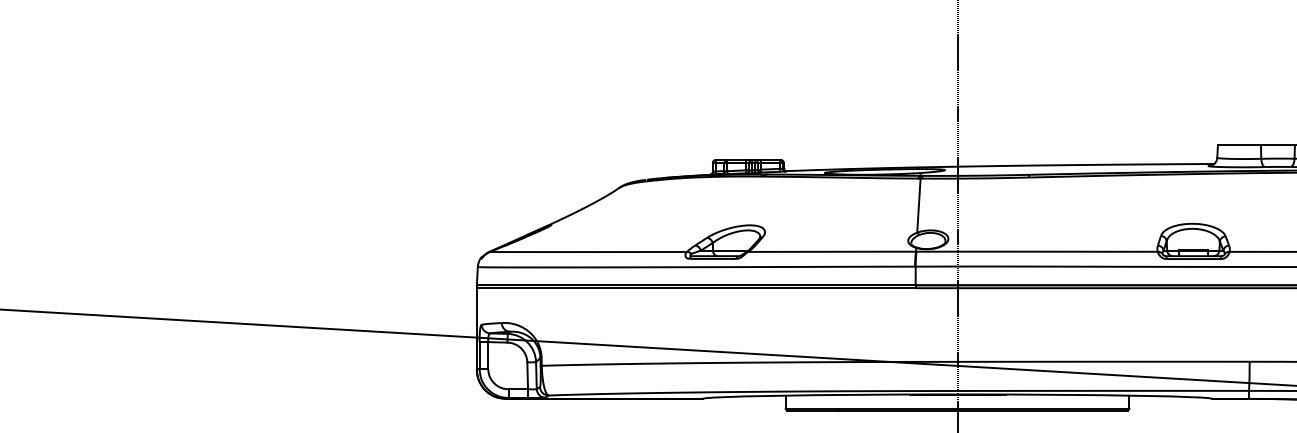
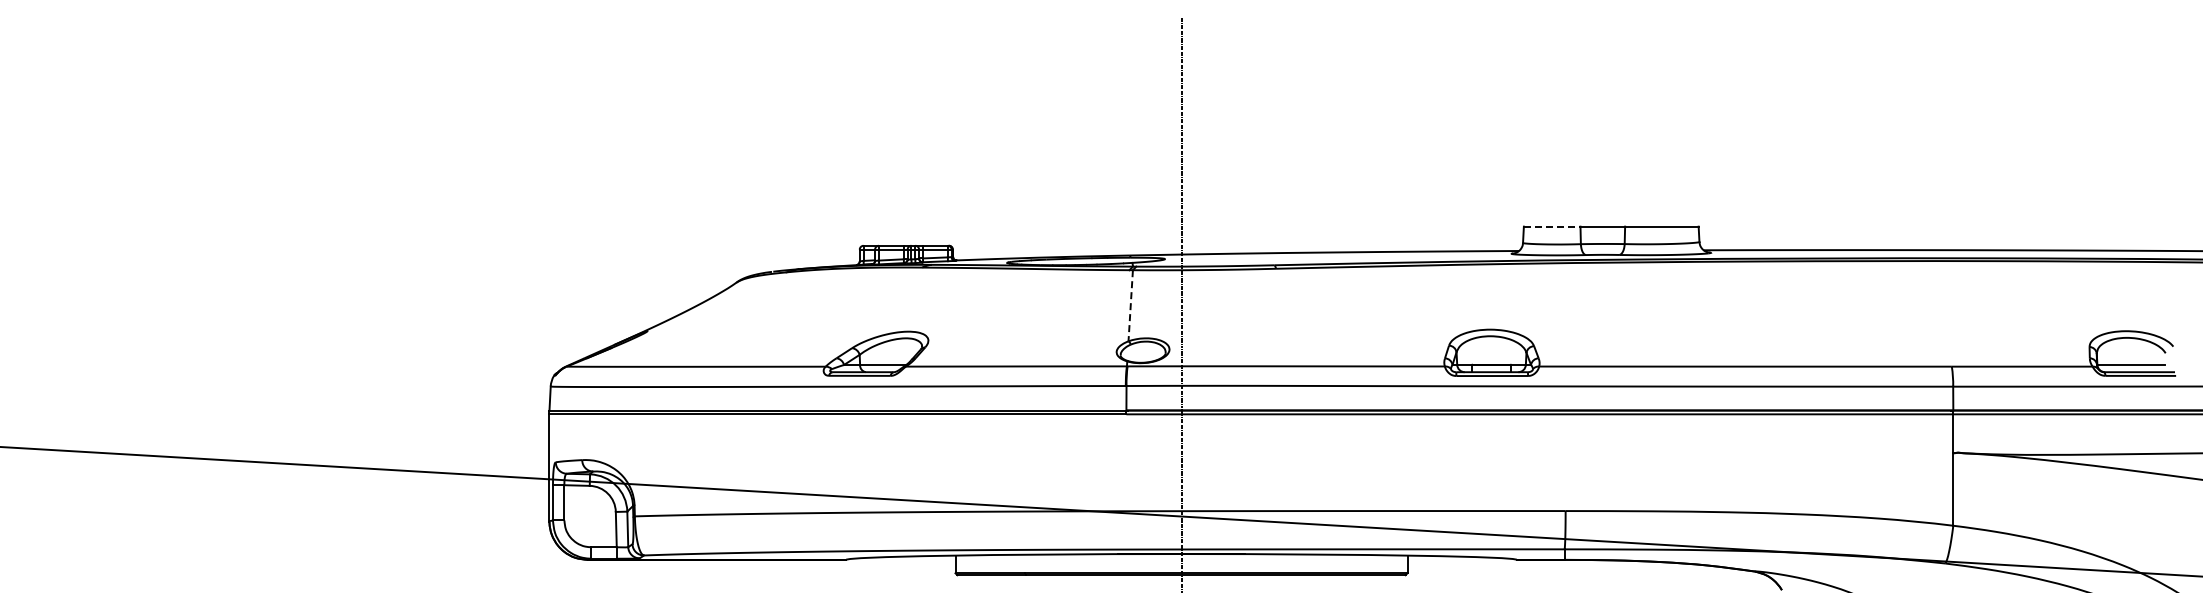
line: (1239, 145) -> (1552, 226), solid -> dashed
line: (918, 205) -> (1130, 305), solid -> dashed

